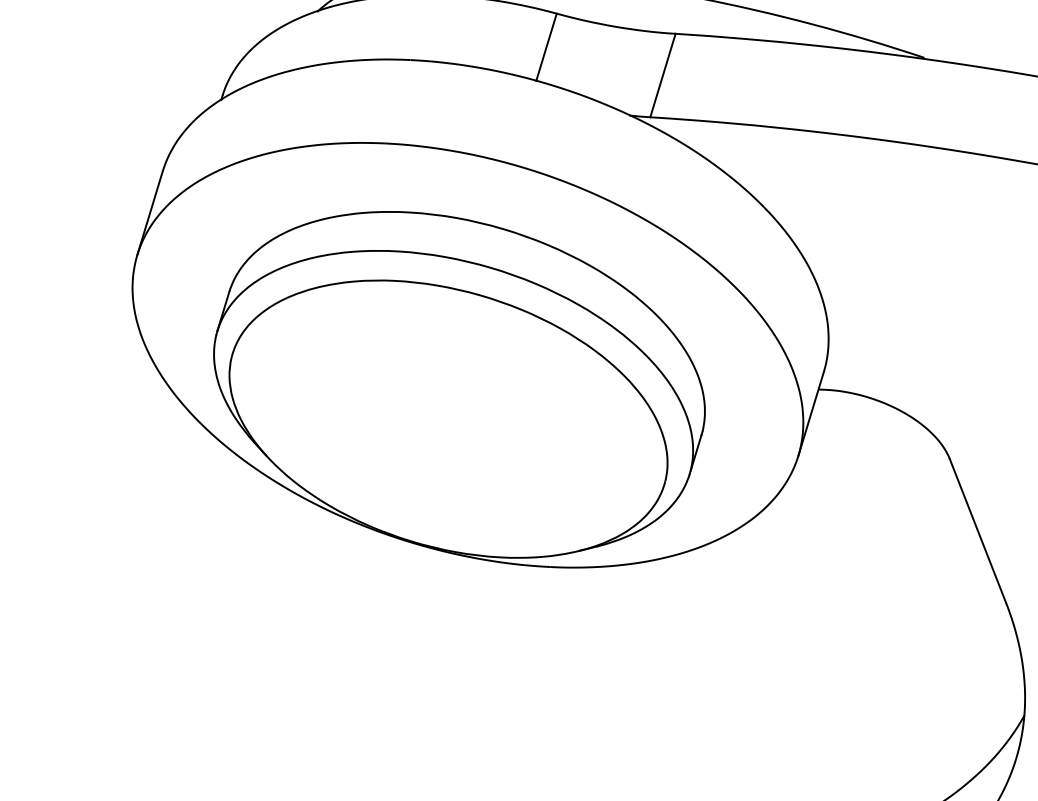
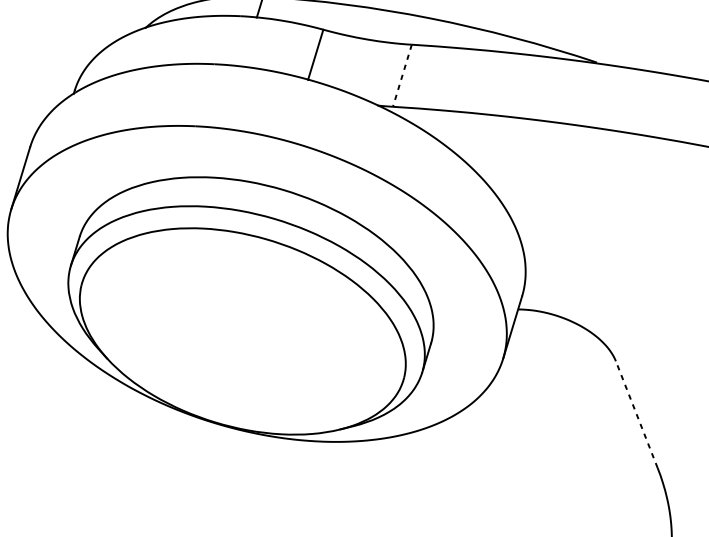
line: (662, 75) -> (402, 75), solid -> dashed
line: (977, 530) -> (636, 414), solid -> dashed

